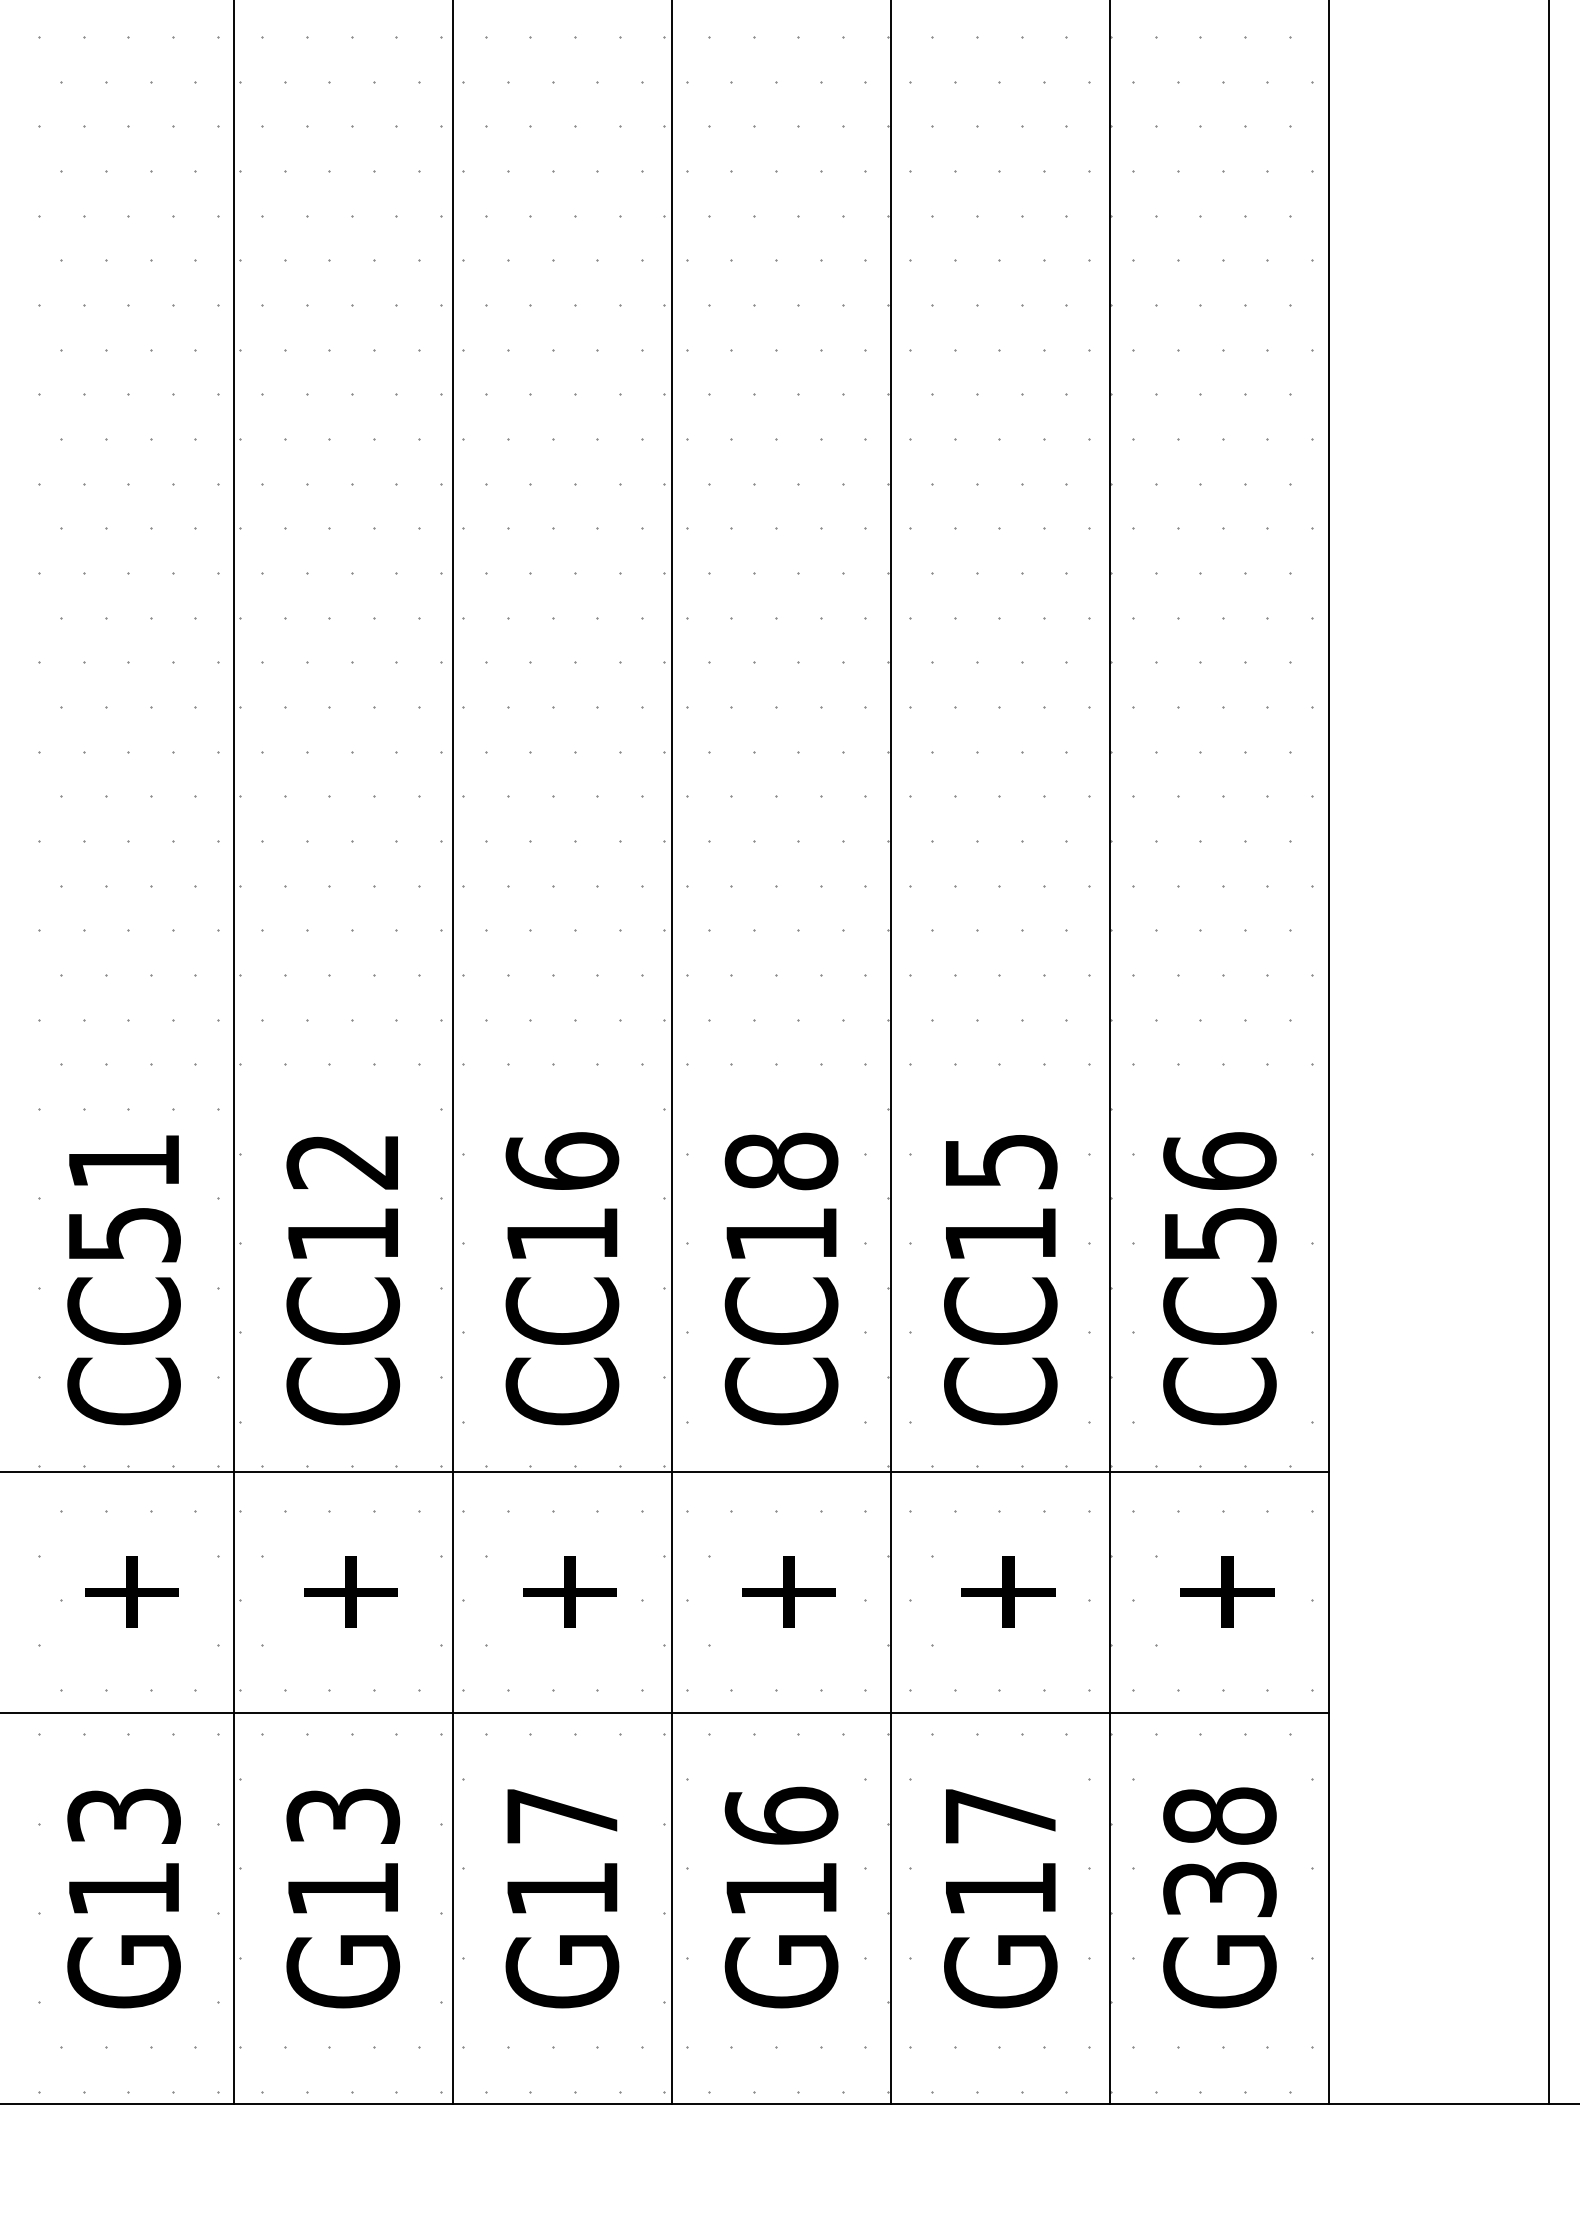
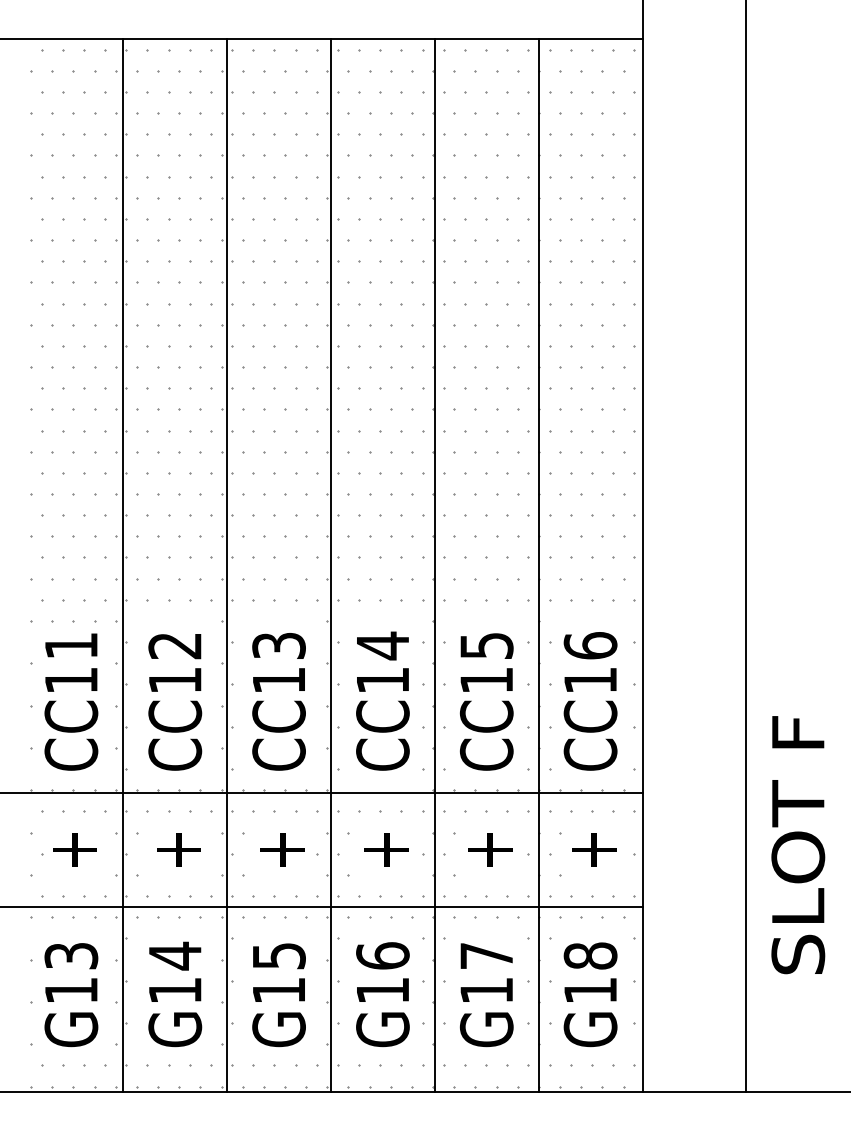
text: (561, 1160) -> (278, 645), CC16 -> CC13
text: (780, 1160) -> (382, 645), CC18 -> CC14
text: (124, 1234) -> (71, 680), CC51 -> CC11
text: (1219, 1234) -> (590, 680), CC56 -> CC16
text: (343, 1815) -> (175, 955), G13 -> G14
text: (563, 1817) -> (279, 956), G17 -> G15
text: (1219, 1888) -> (590, 990), G38 -> G18

